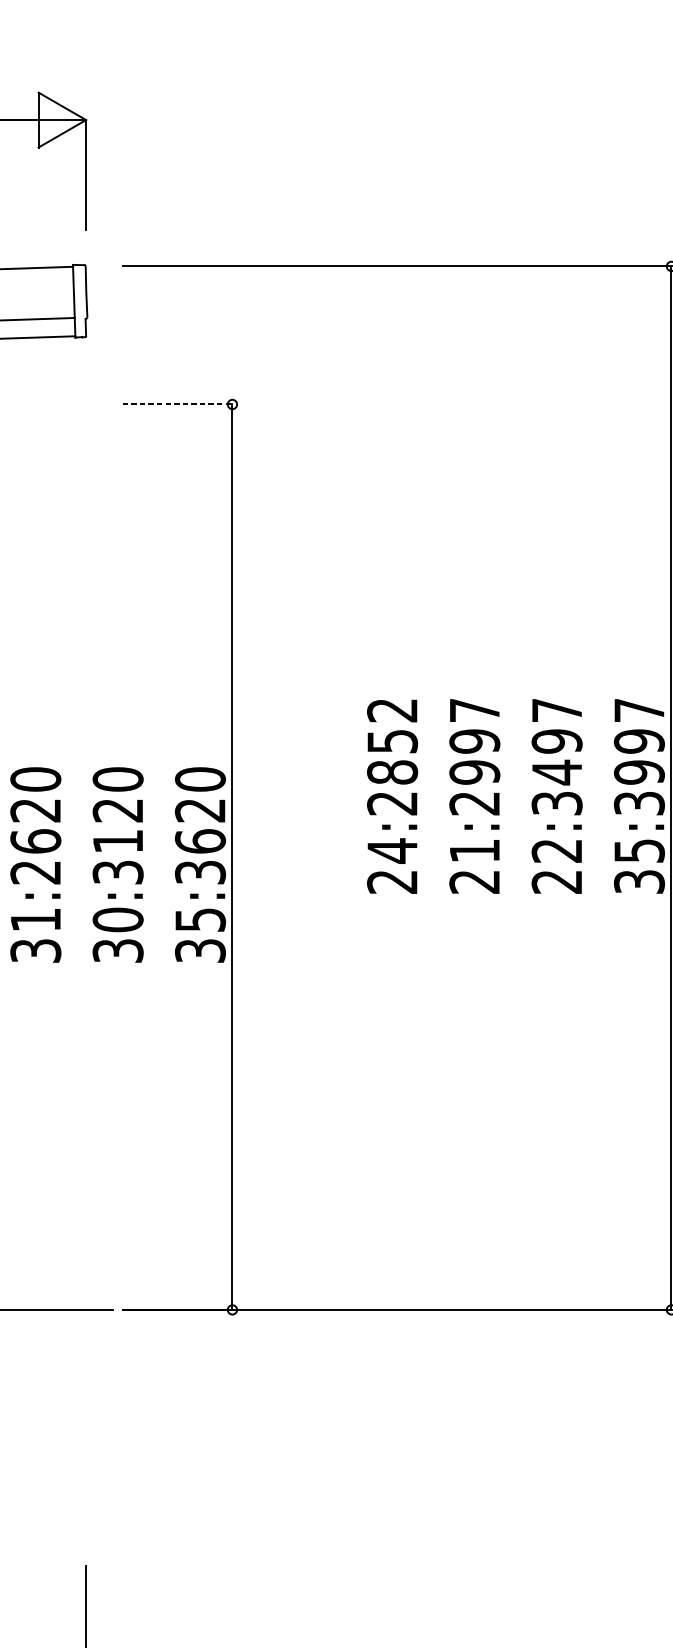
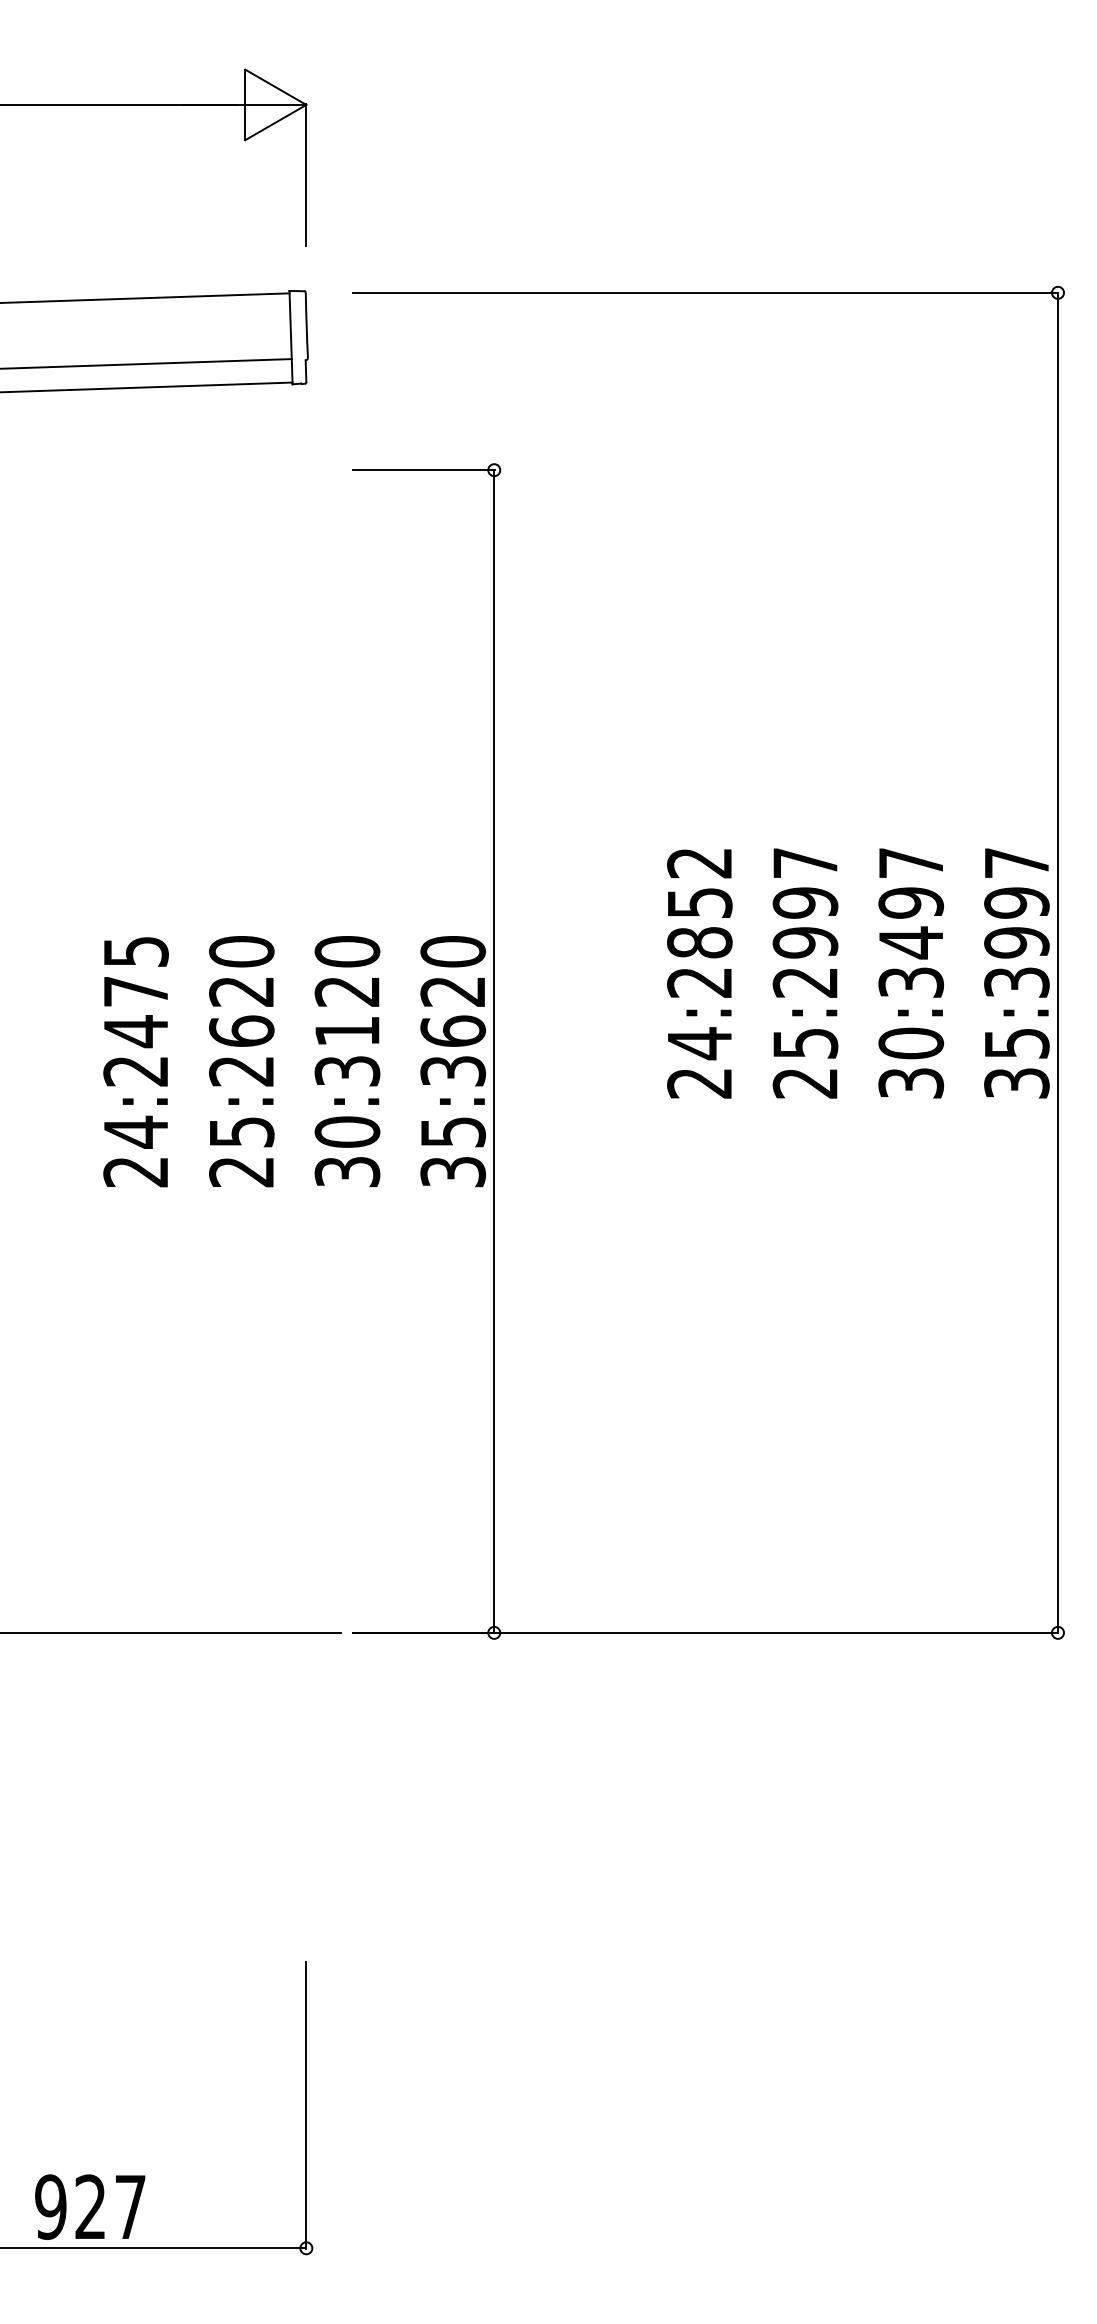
line: (178, 404) -> (424, 470), dashed -> solid
text: (474, 850) -> (805, 1043), 21:2997 -> 25:2997
text: (557, 865) -> (911, 1062), 22:3497 -> 30:3497
text: (35, 935) -> (241, 1152), 31:2620 -> 25:2620

